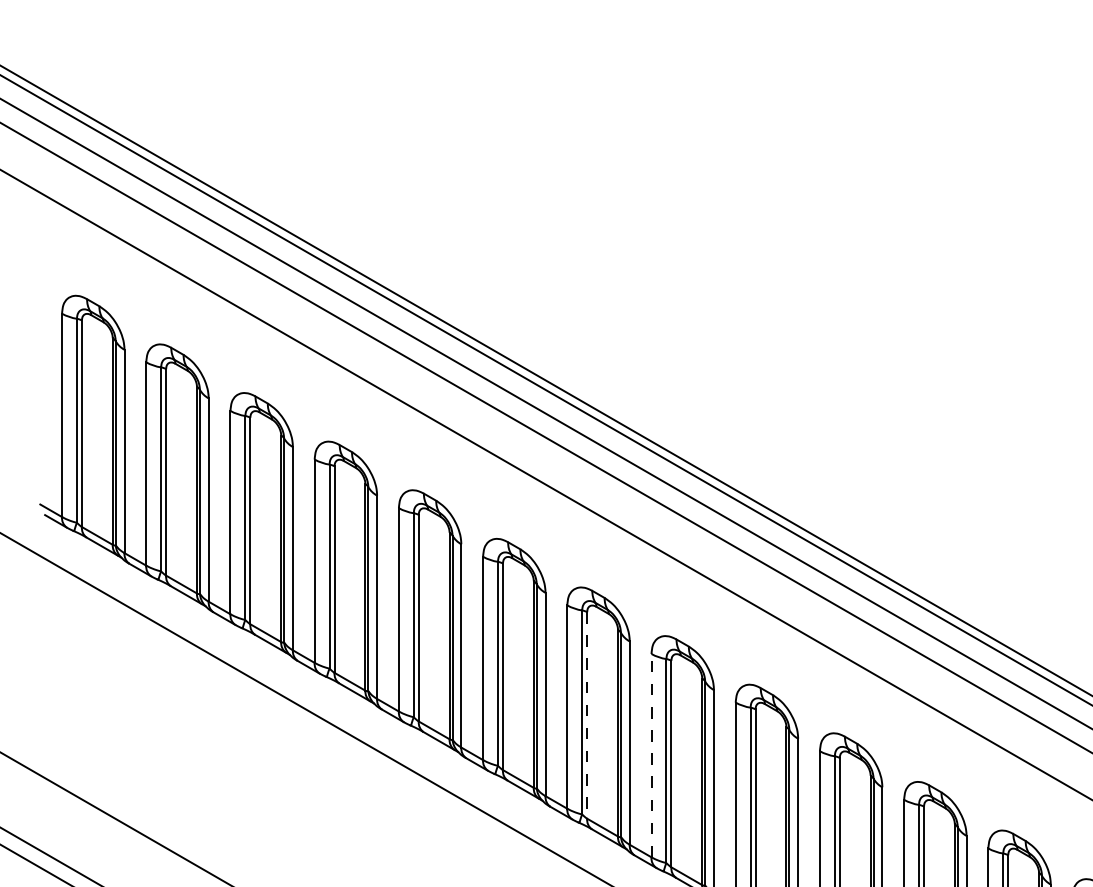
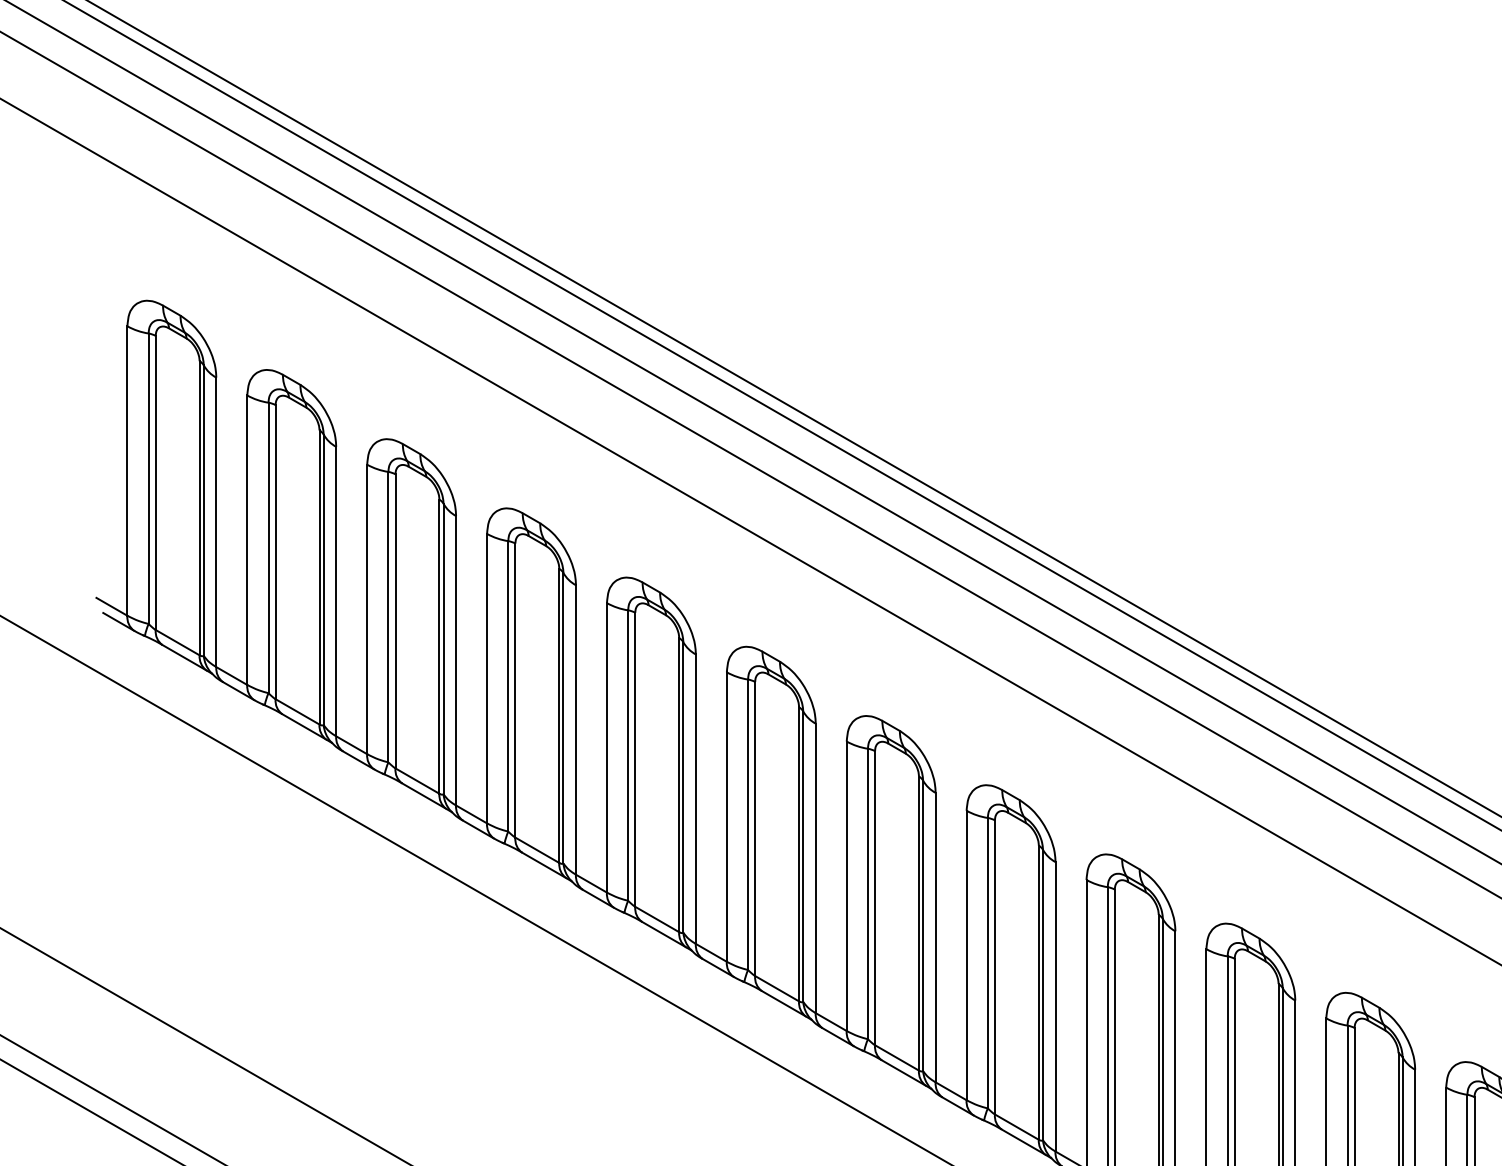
line: (587, 715) -> (875, 898), dashed -> solid
line: (651, 755) -> (966, 955), dashed -> solid

